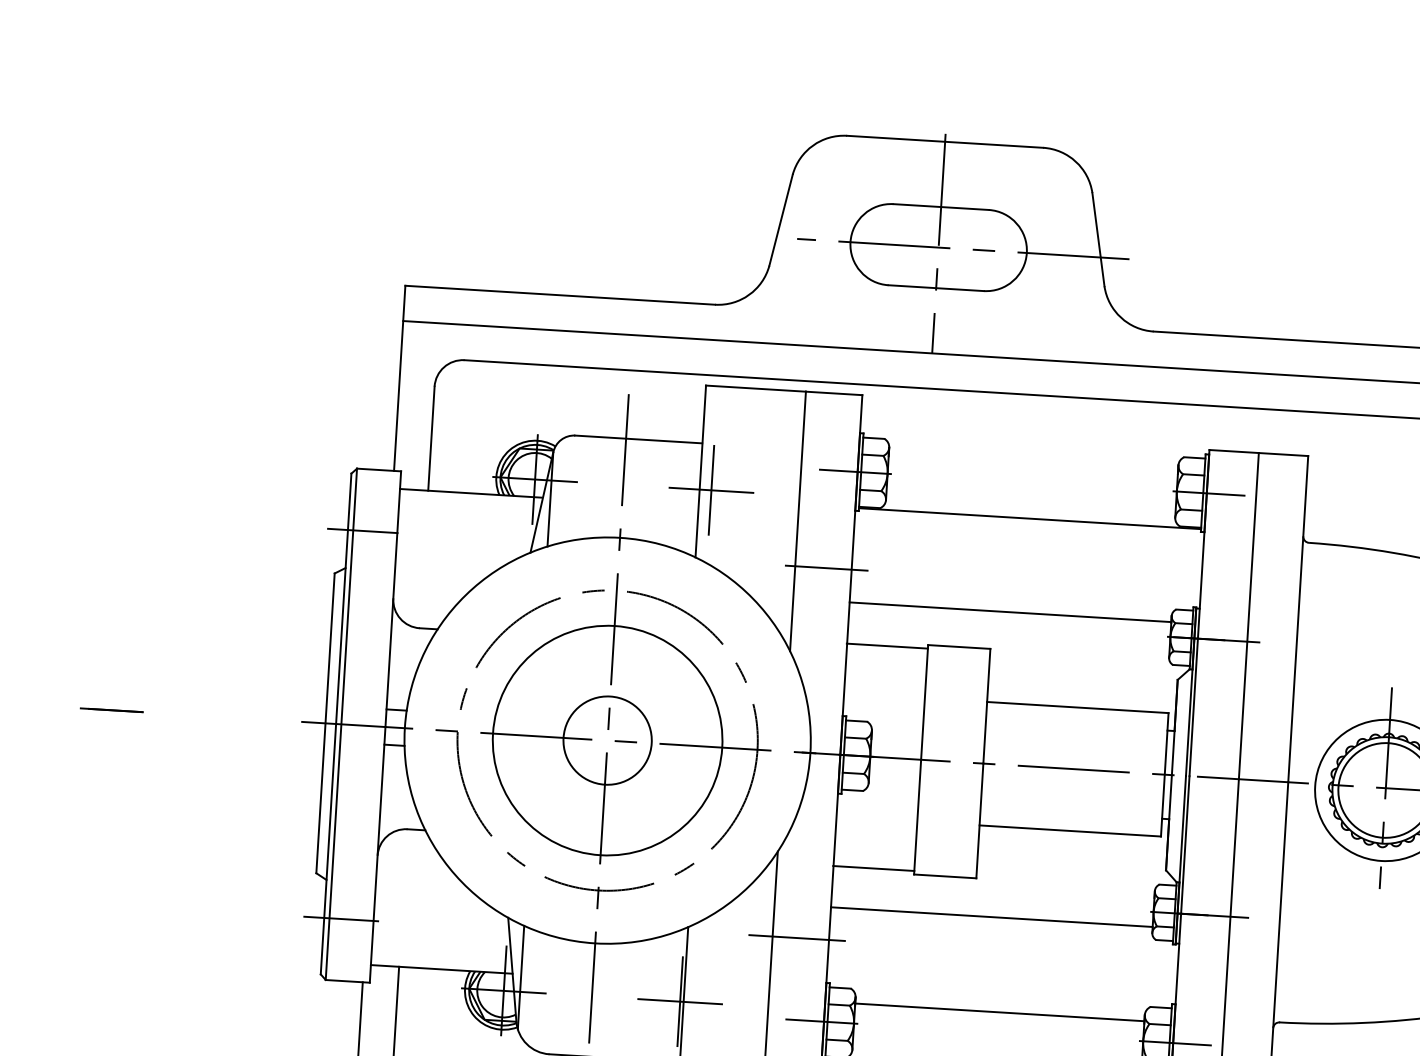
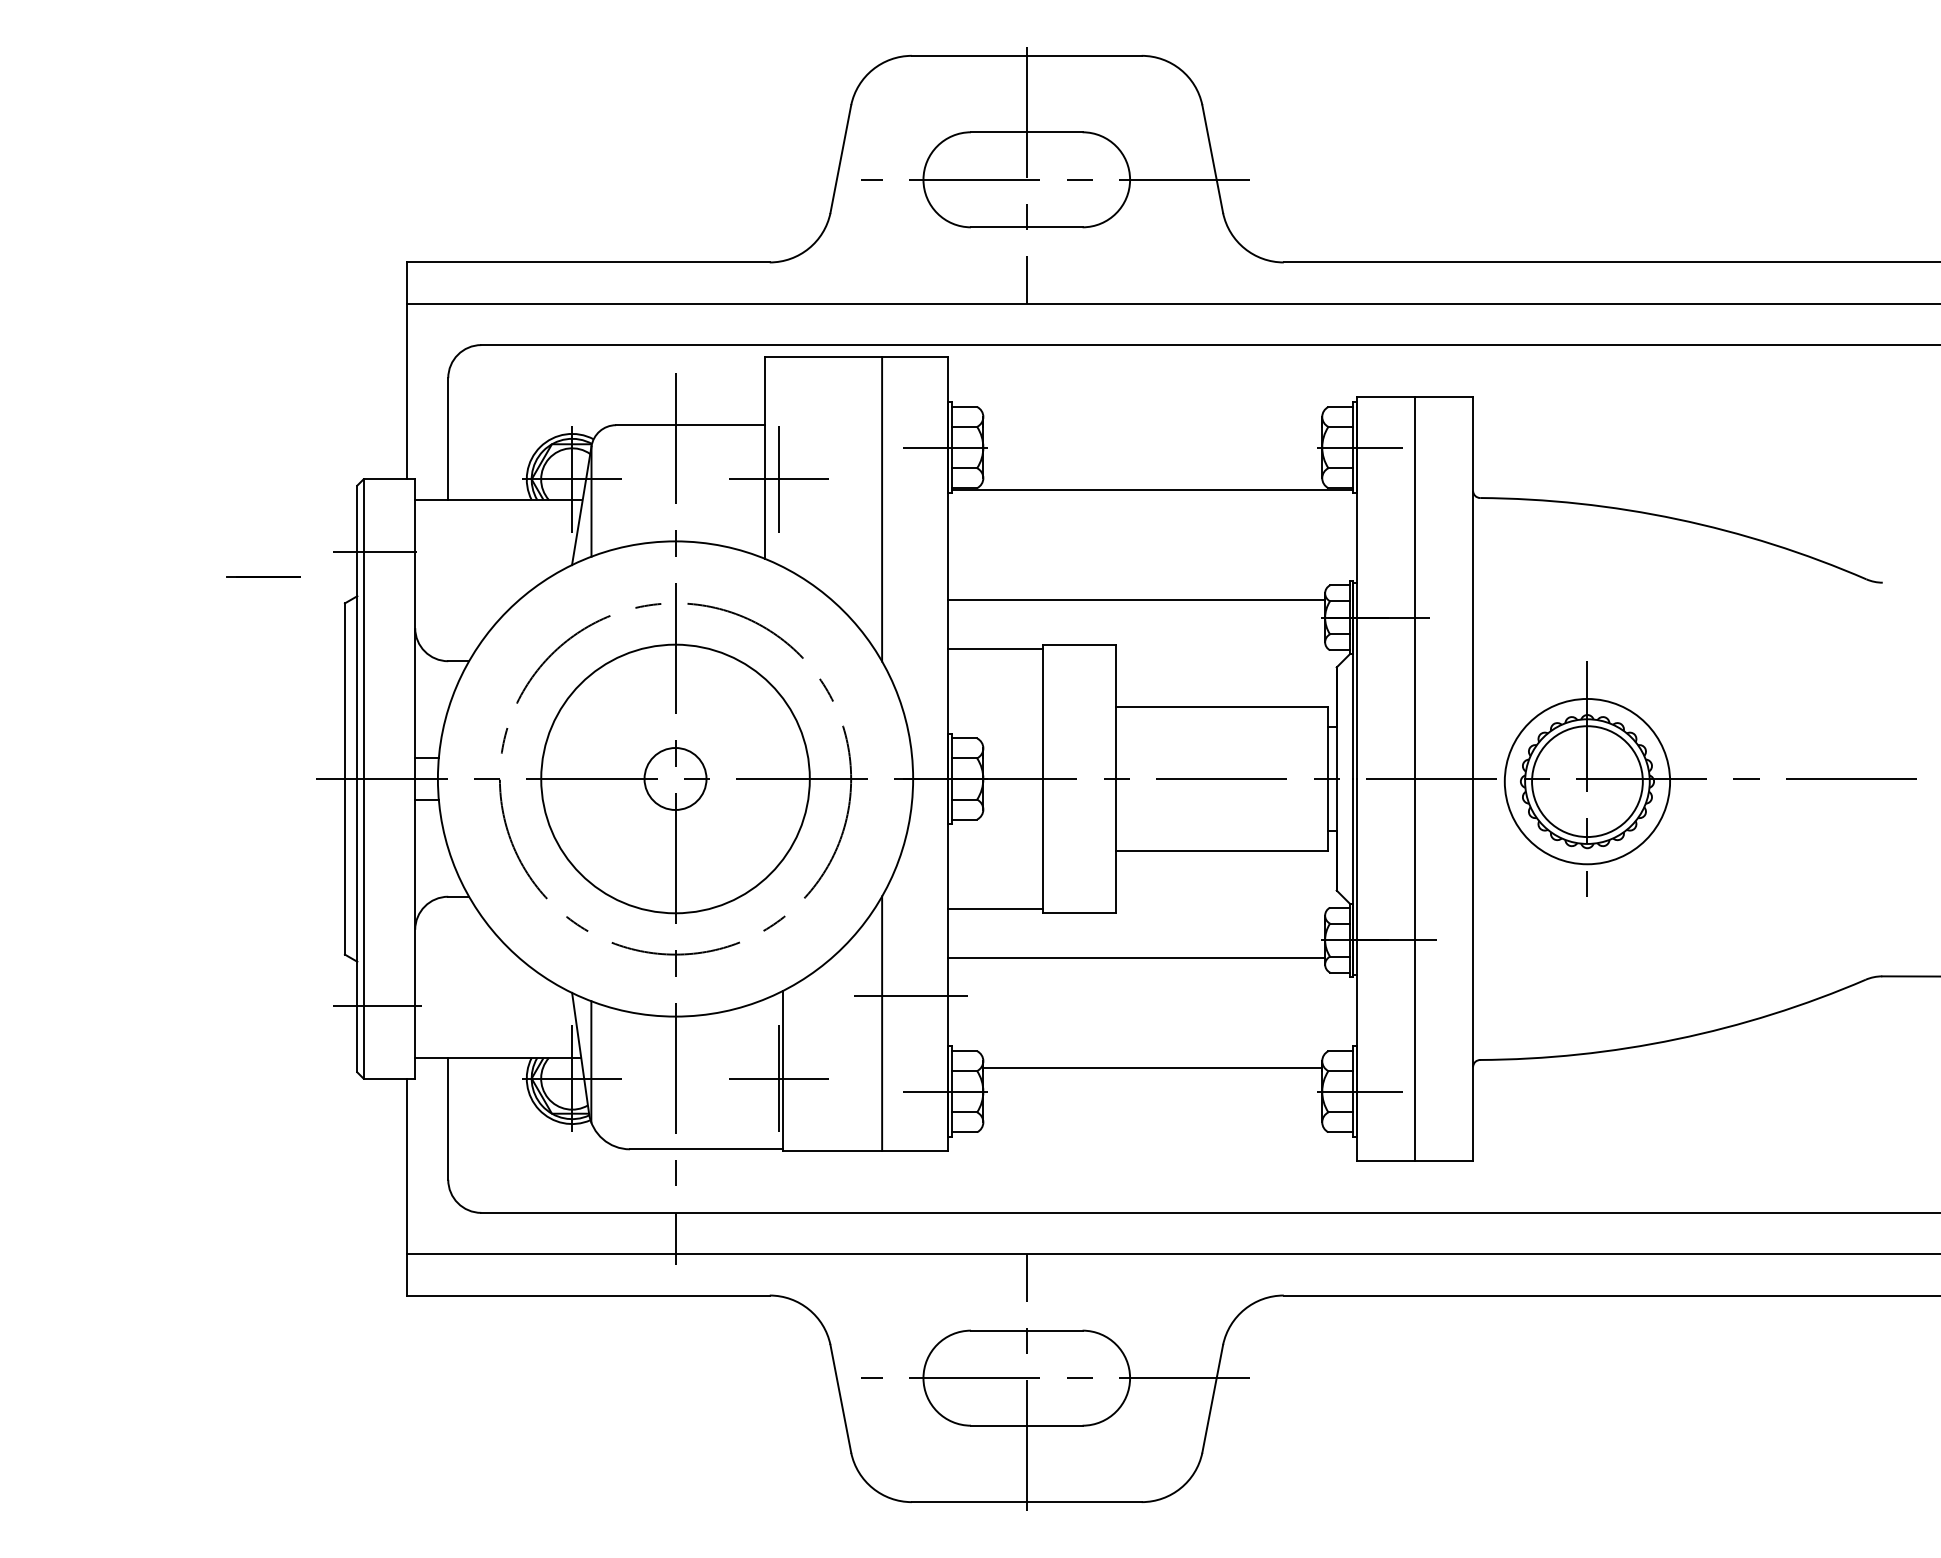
line: (826, 568) -> (918, 562), removed
line: (111, 709) -> (263, 576), moved
circle: (607, 740) -> (675, 778), size x0.6

